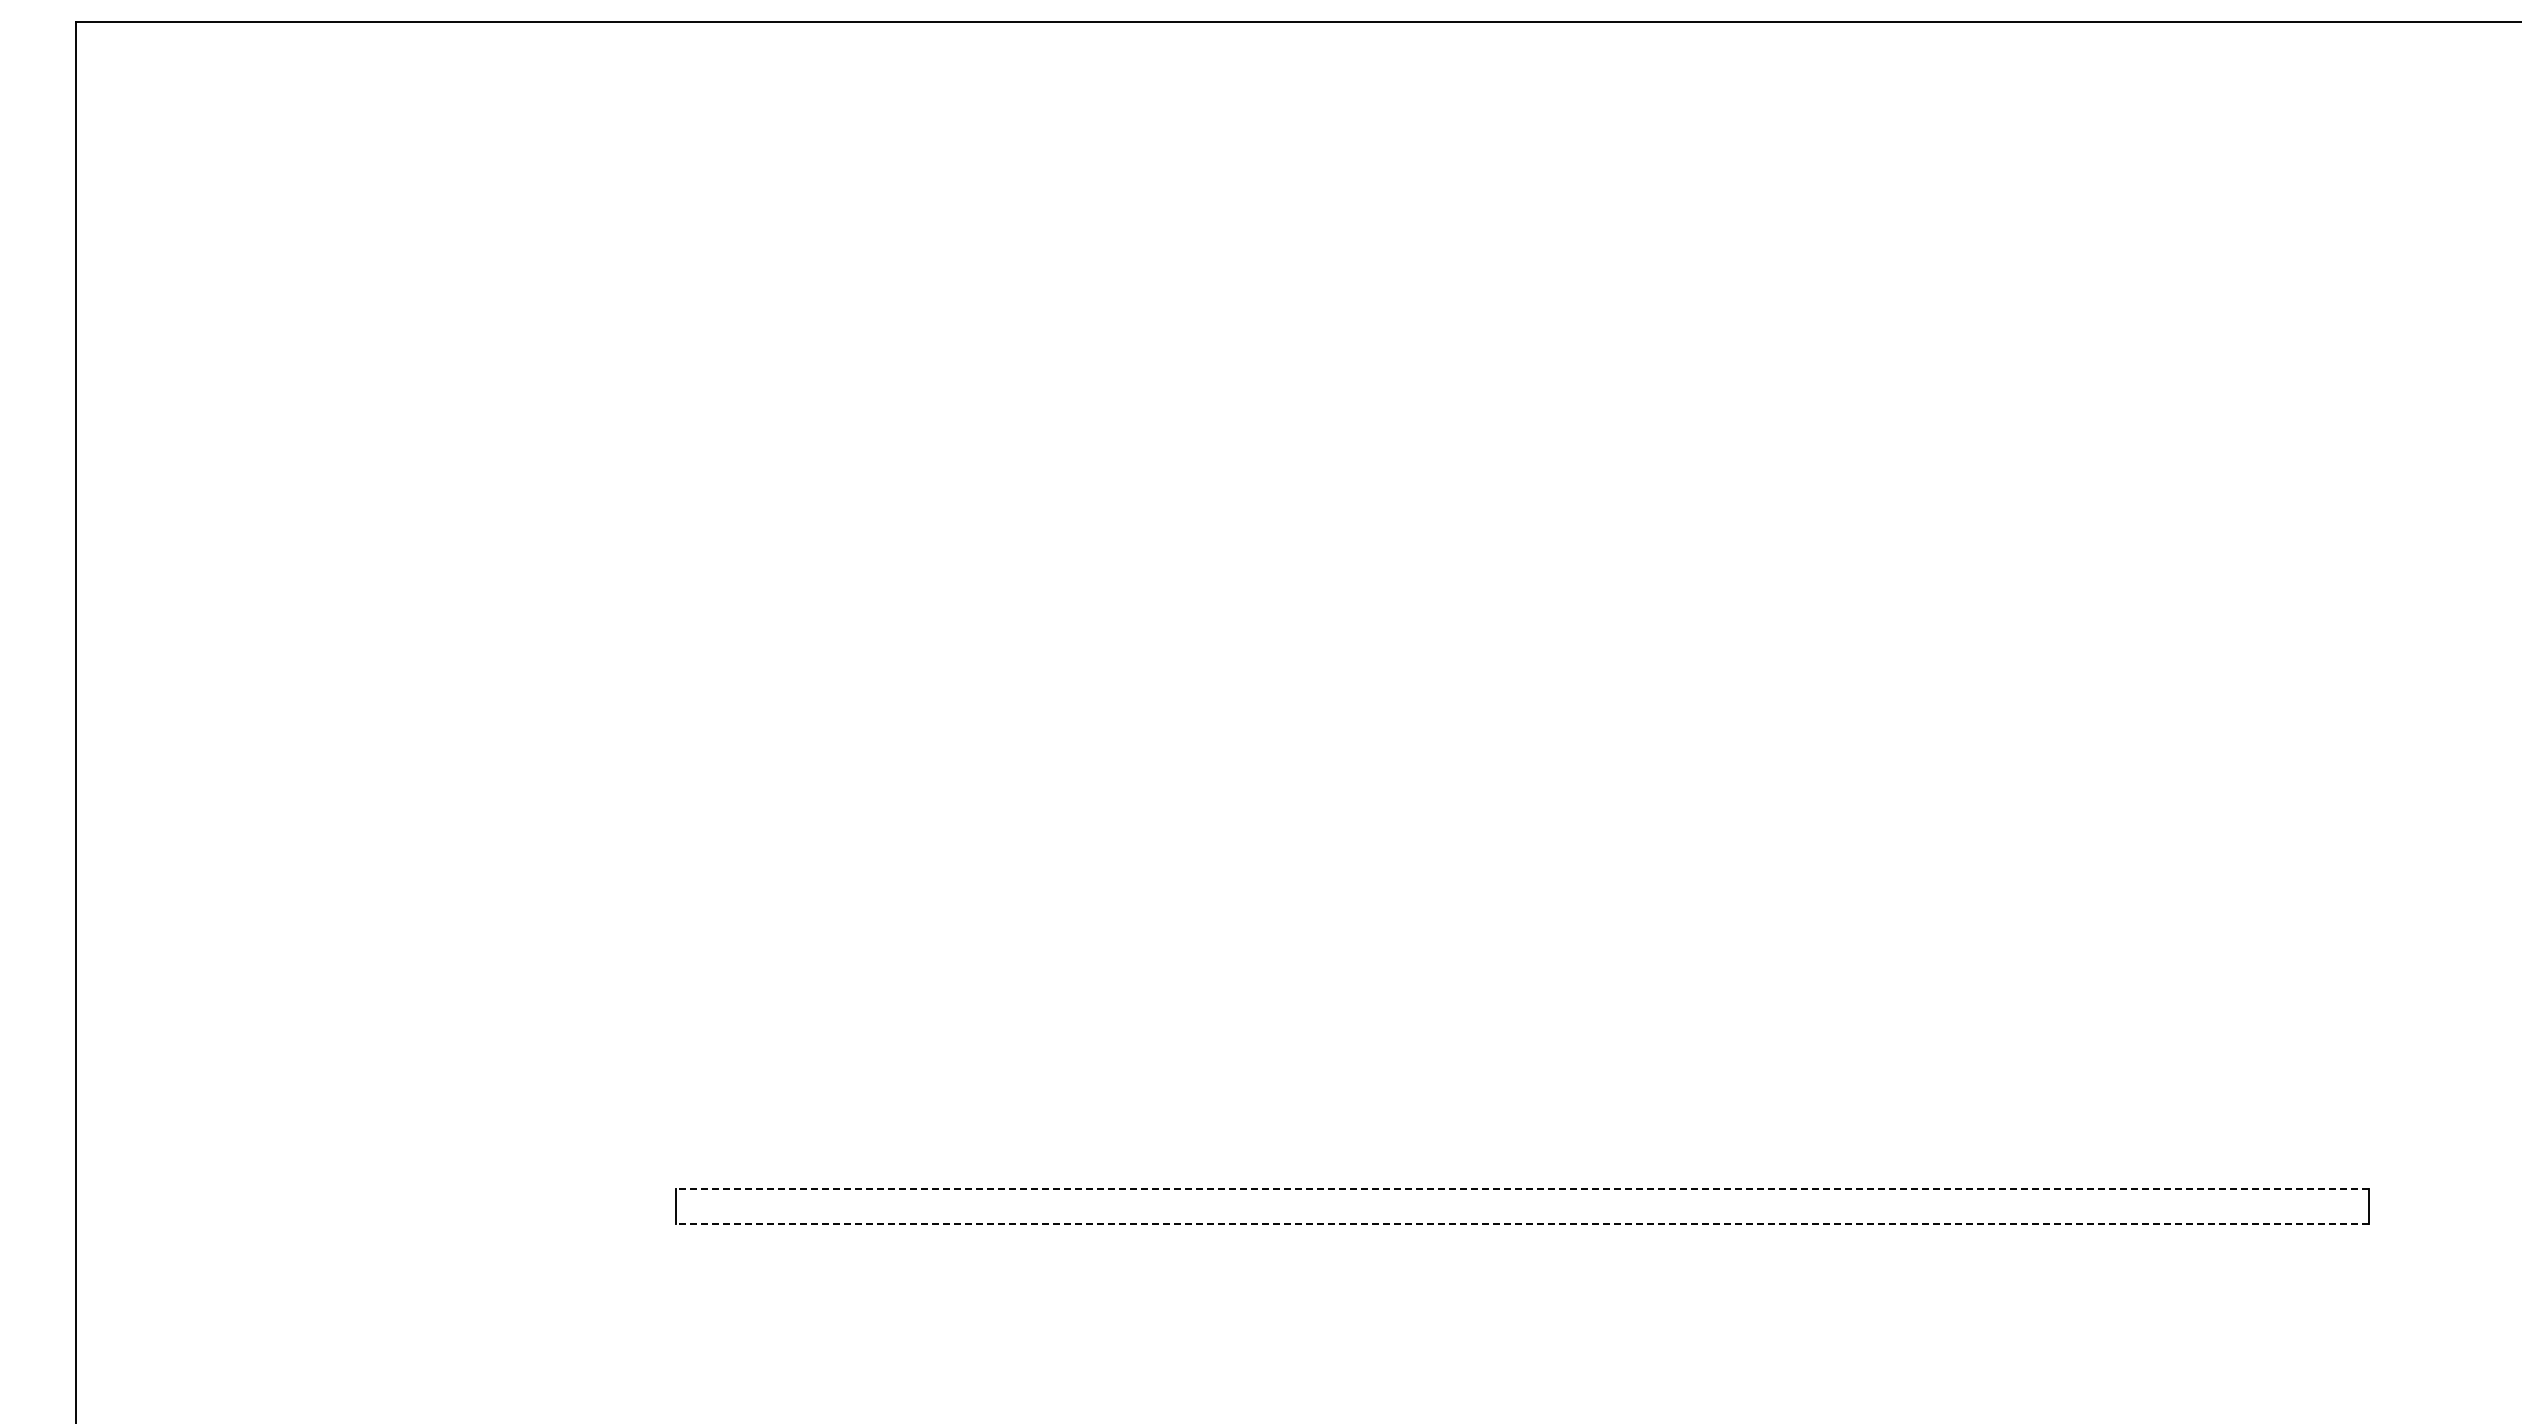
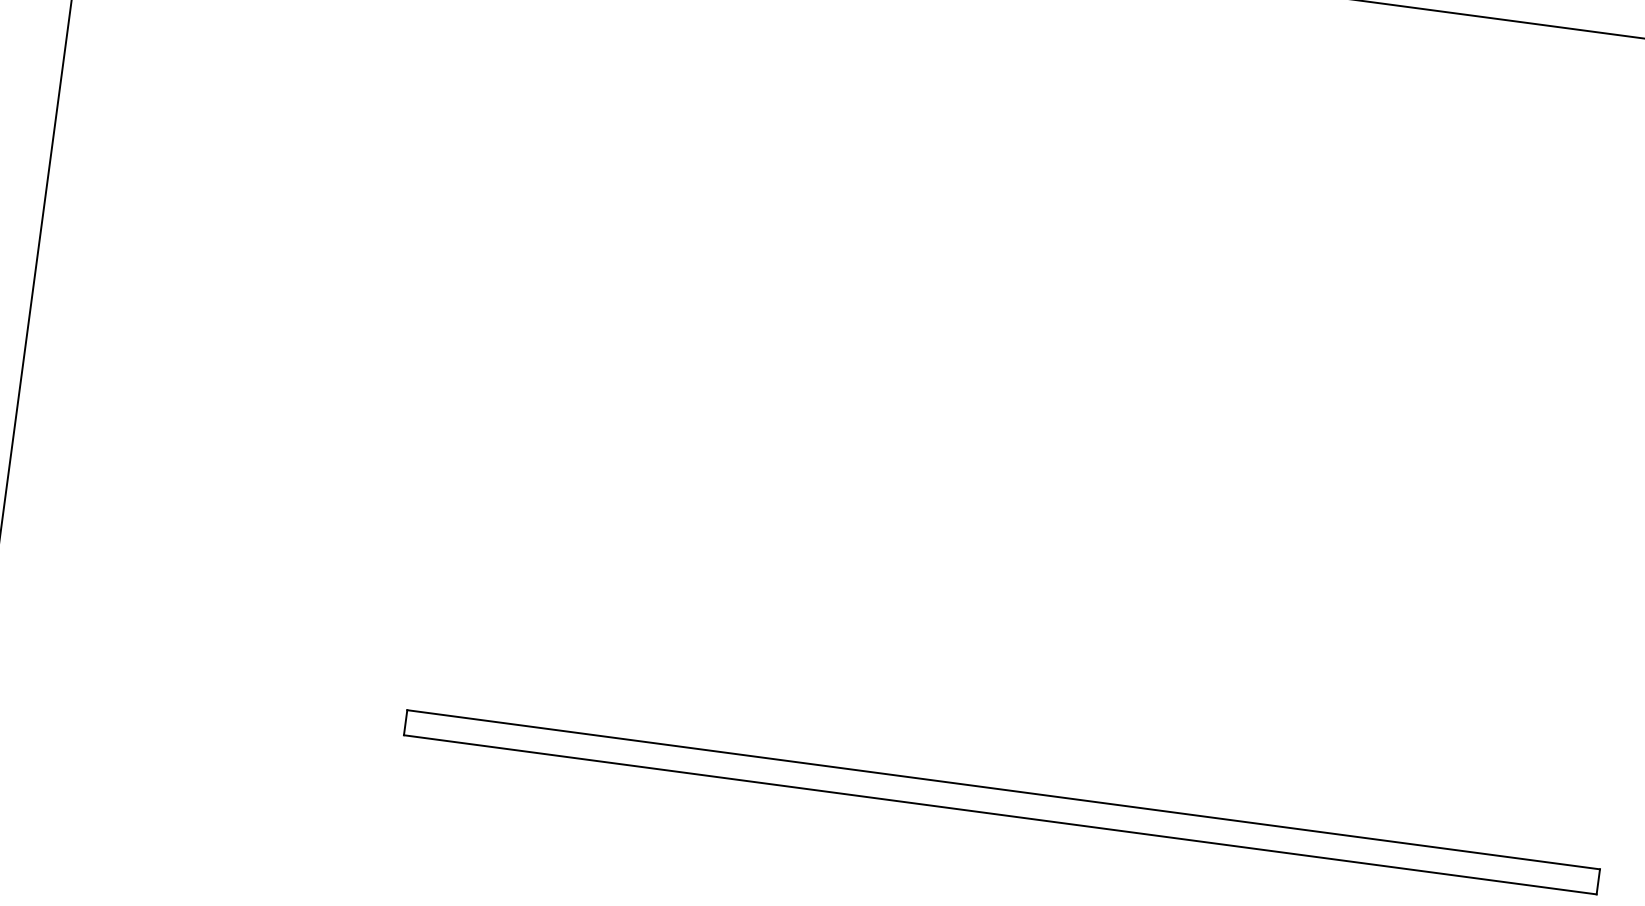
line: (1522, 1188) -> (1003, 789), dashed -> solid
line: (1522, 1224) -> (1000, 815), dashed -> solid

